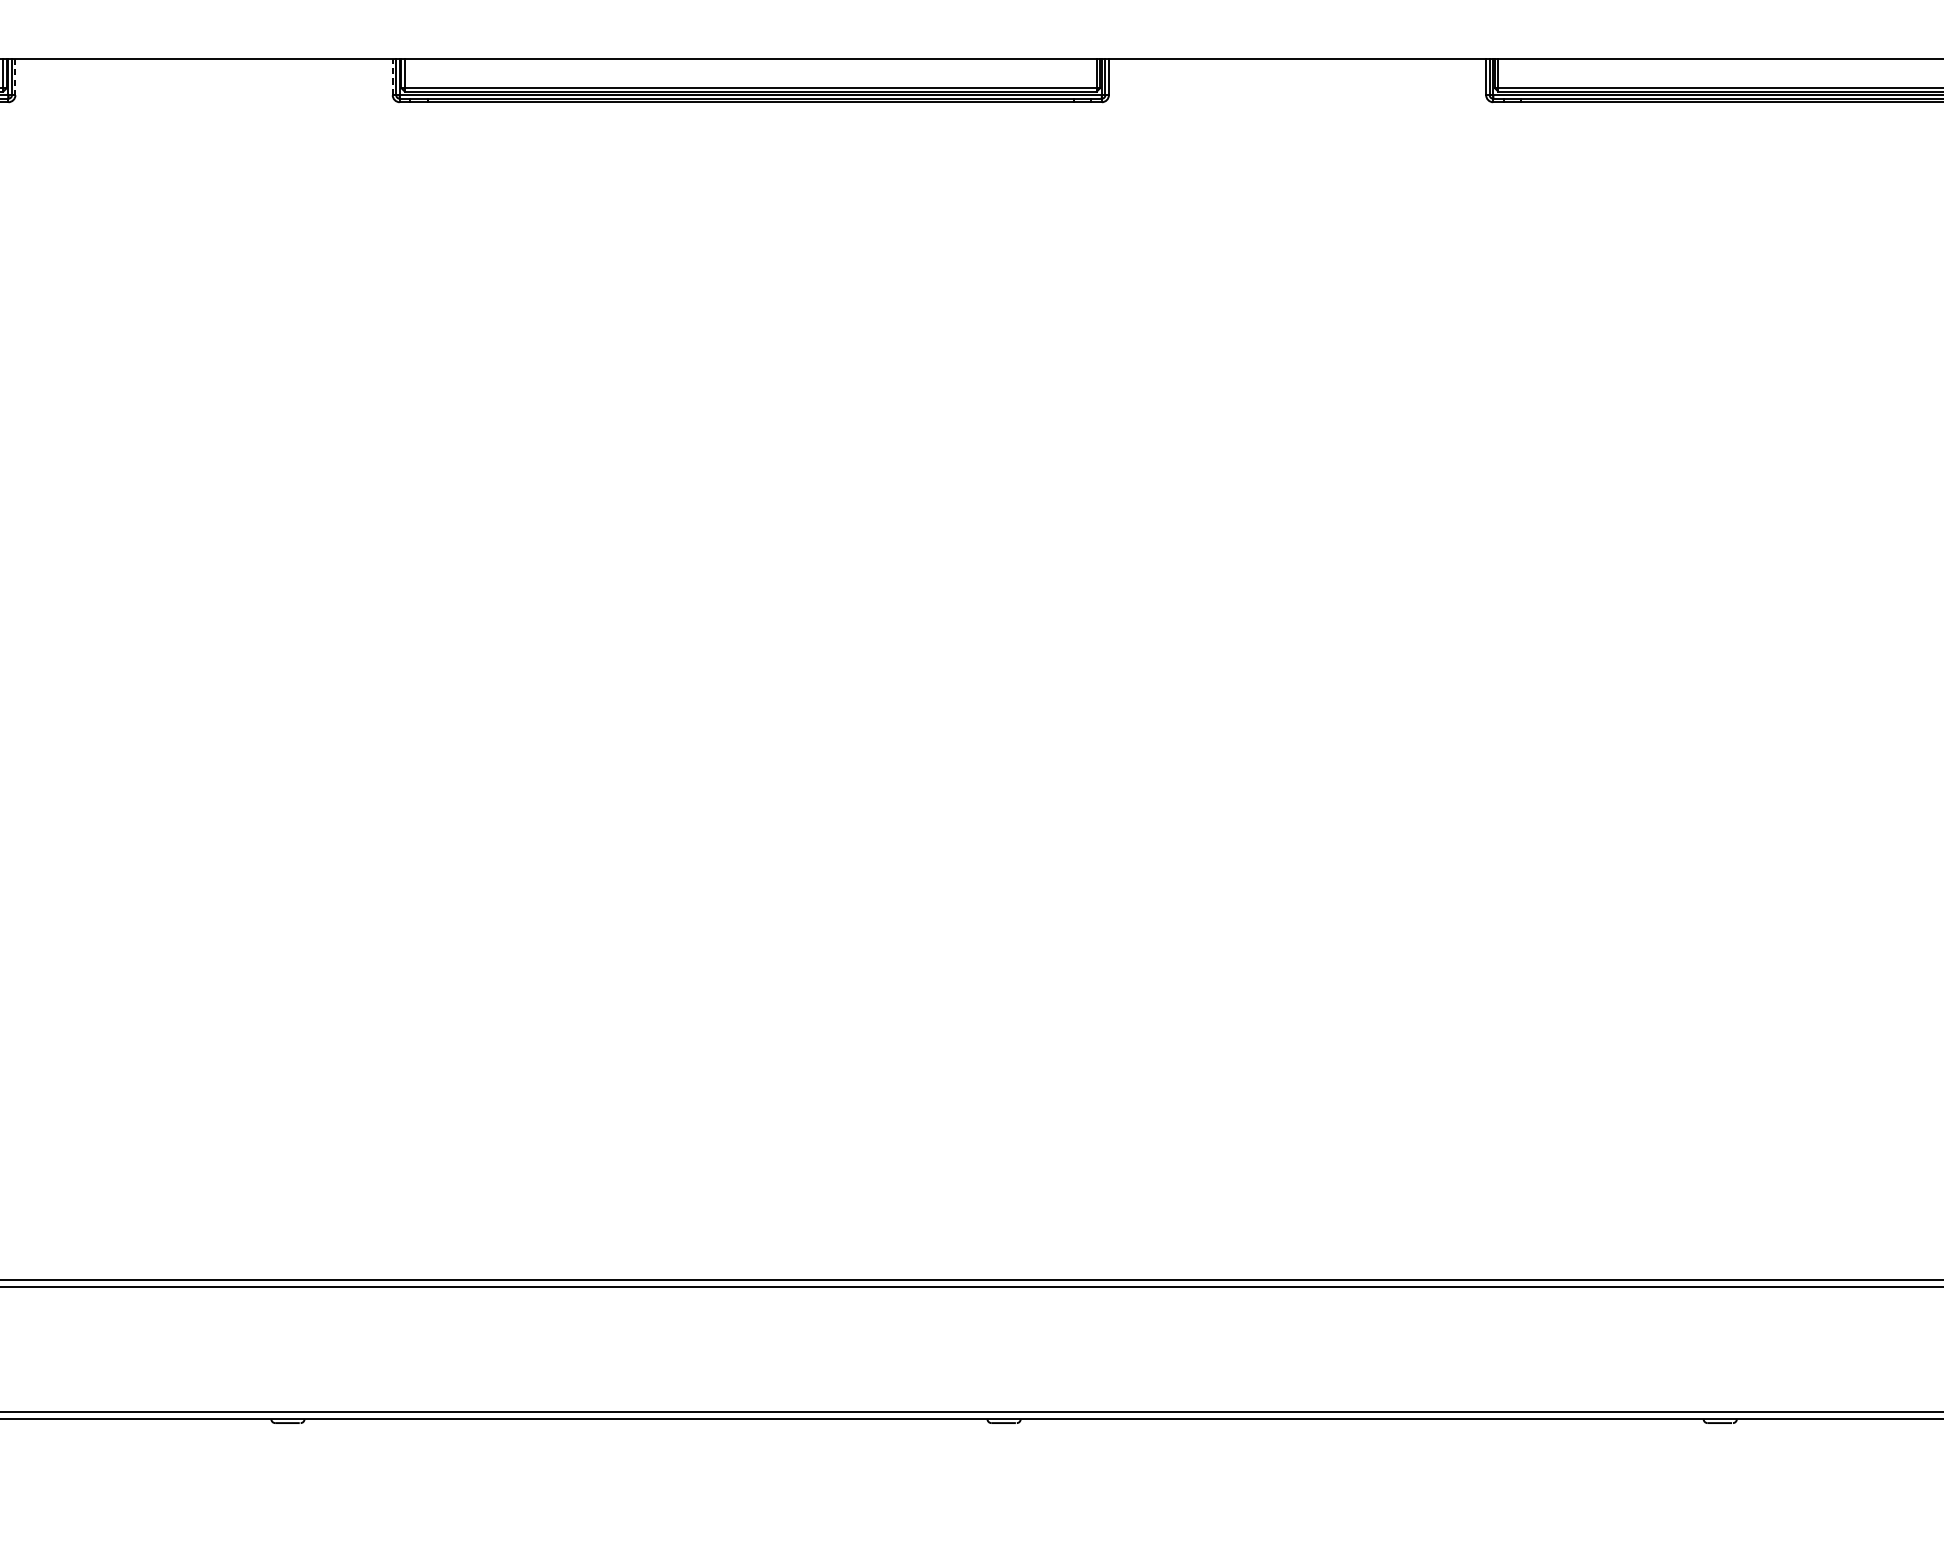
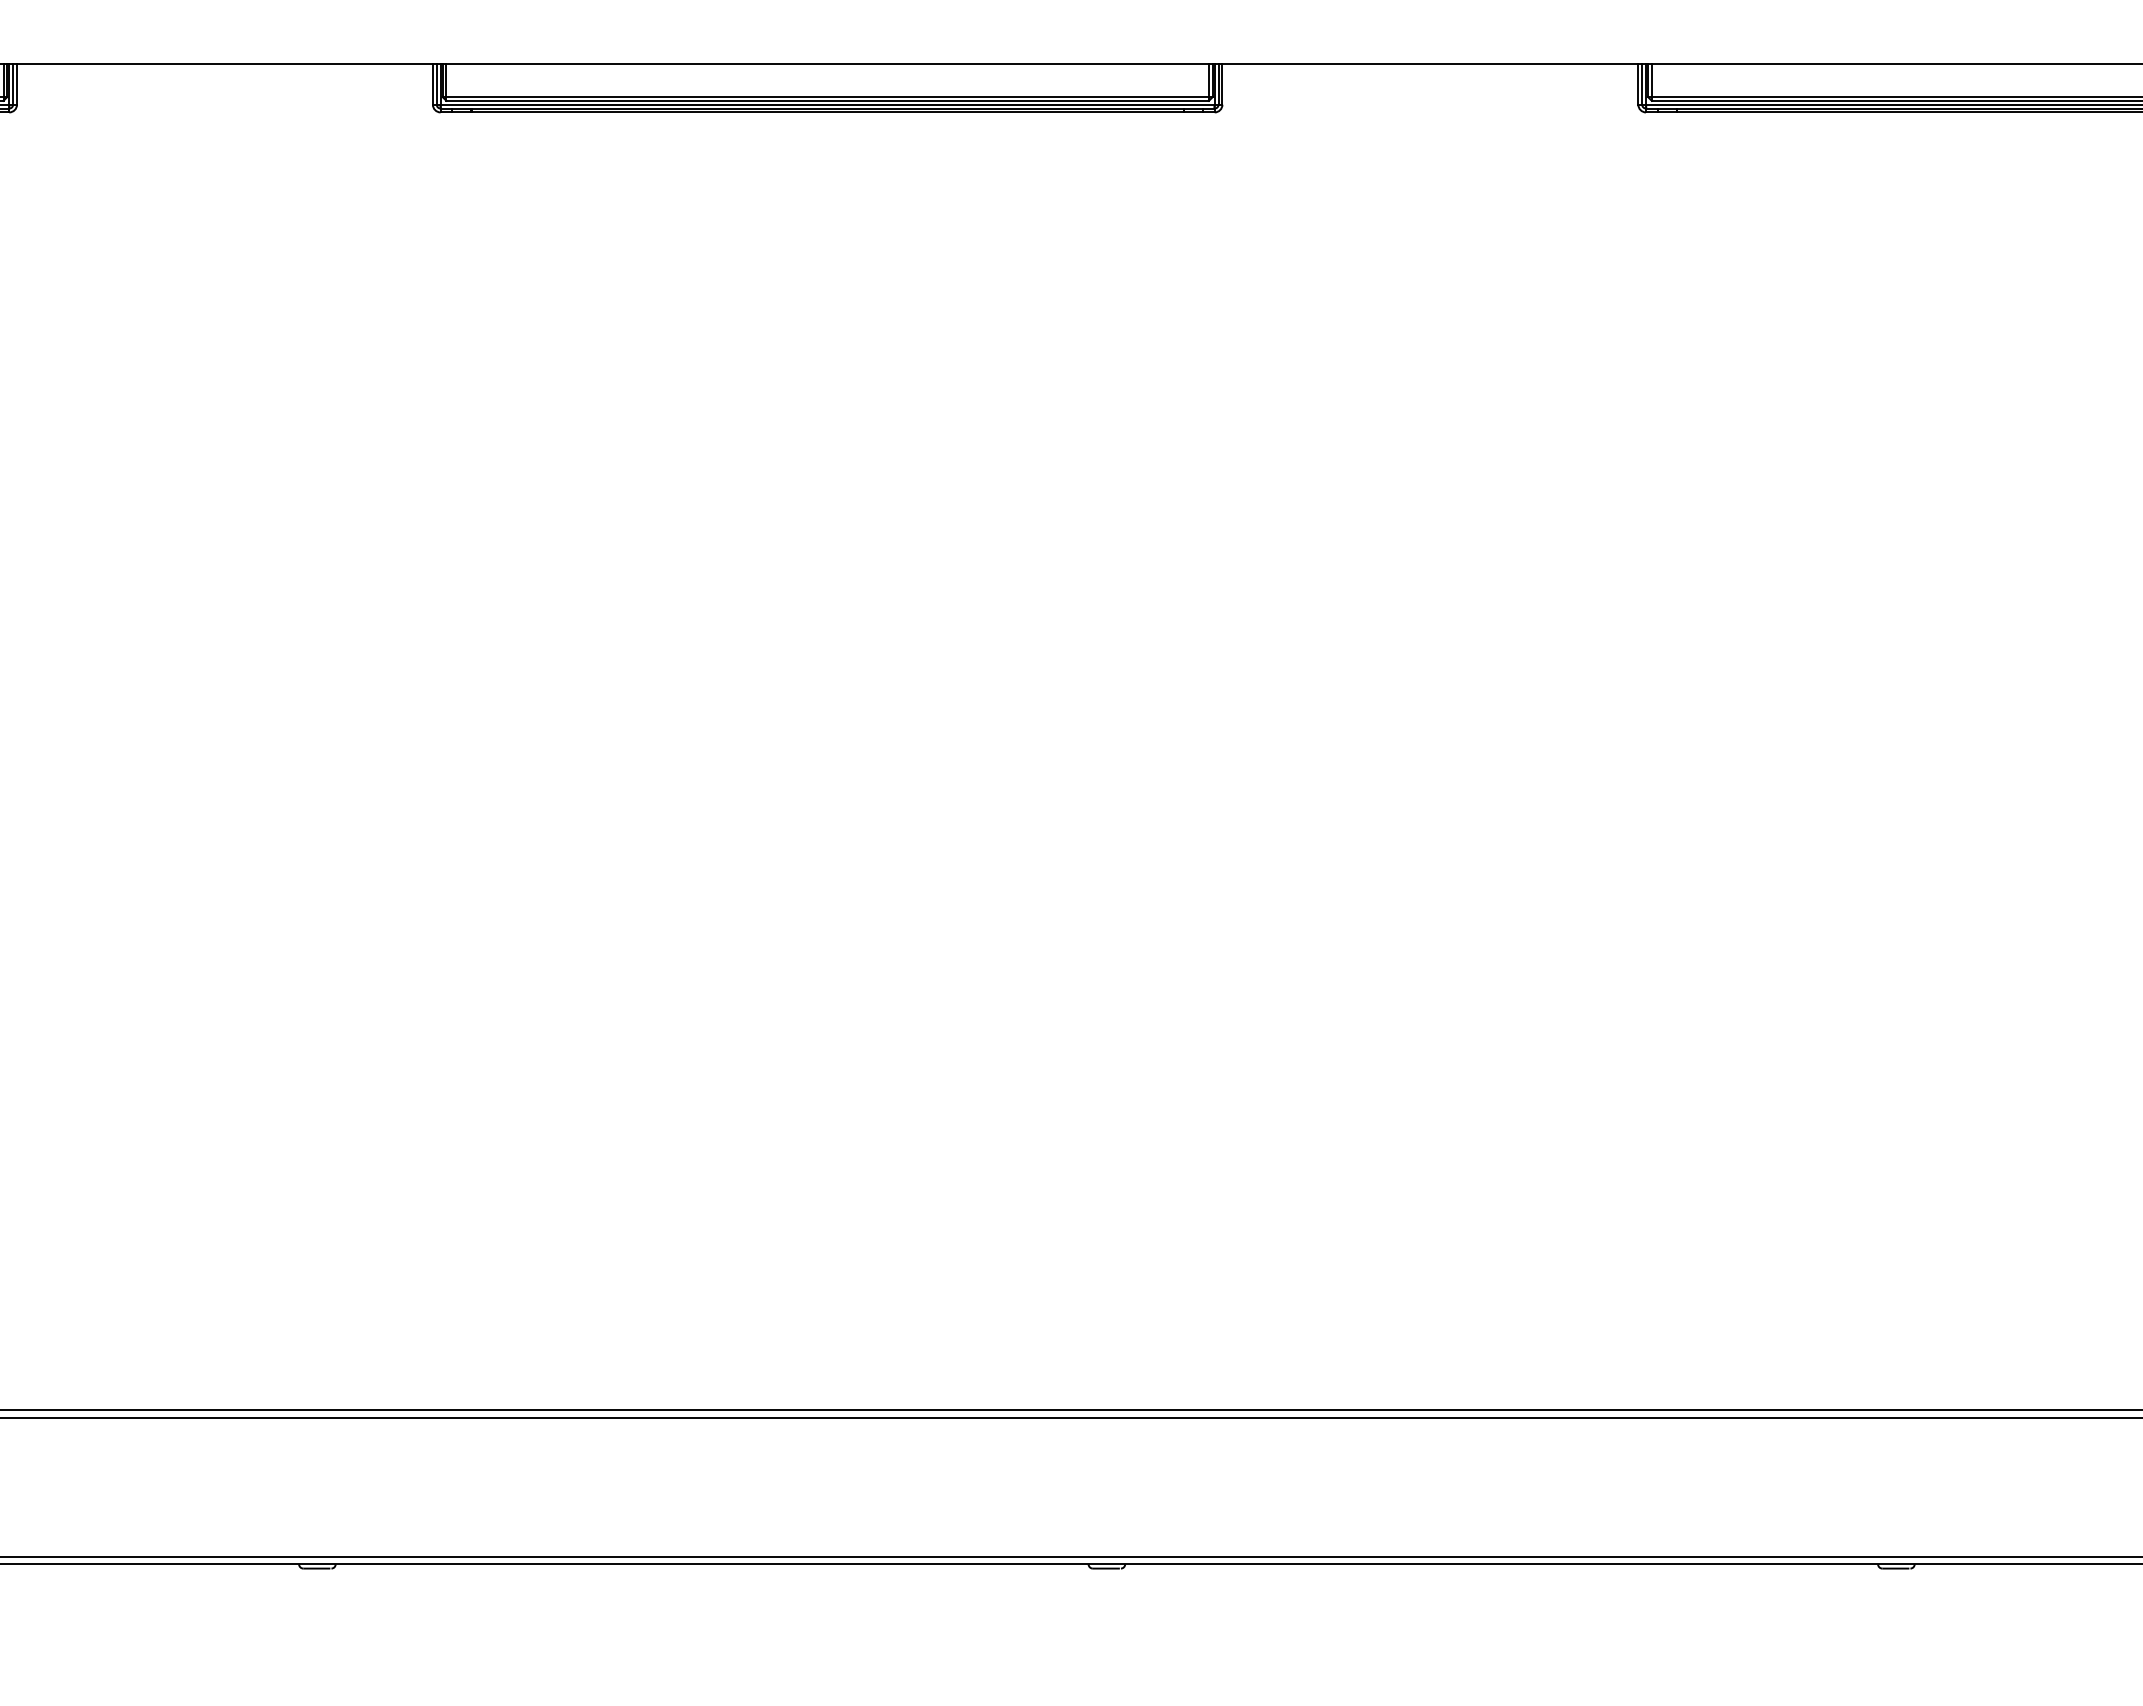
line: (392, 76) -> (432, 84), dashed -> solid
line: (15, 77) -> (17, 85), dashed -> solid

